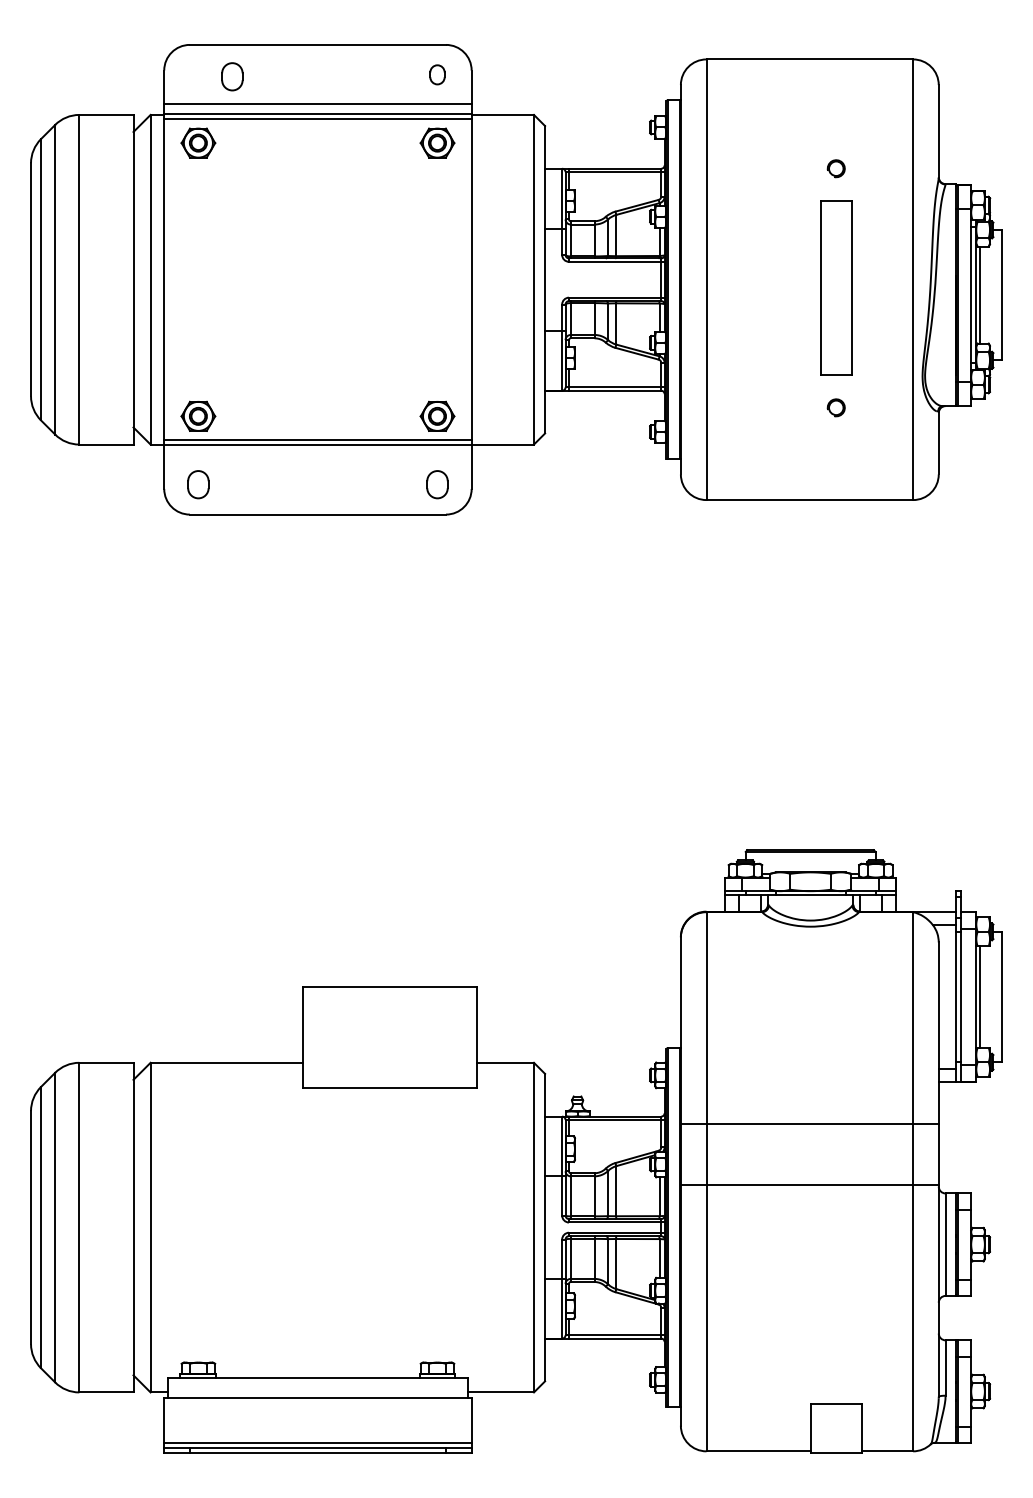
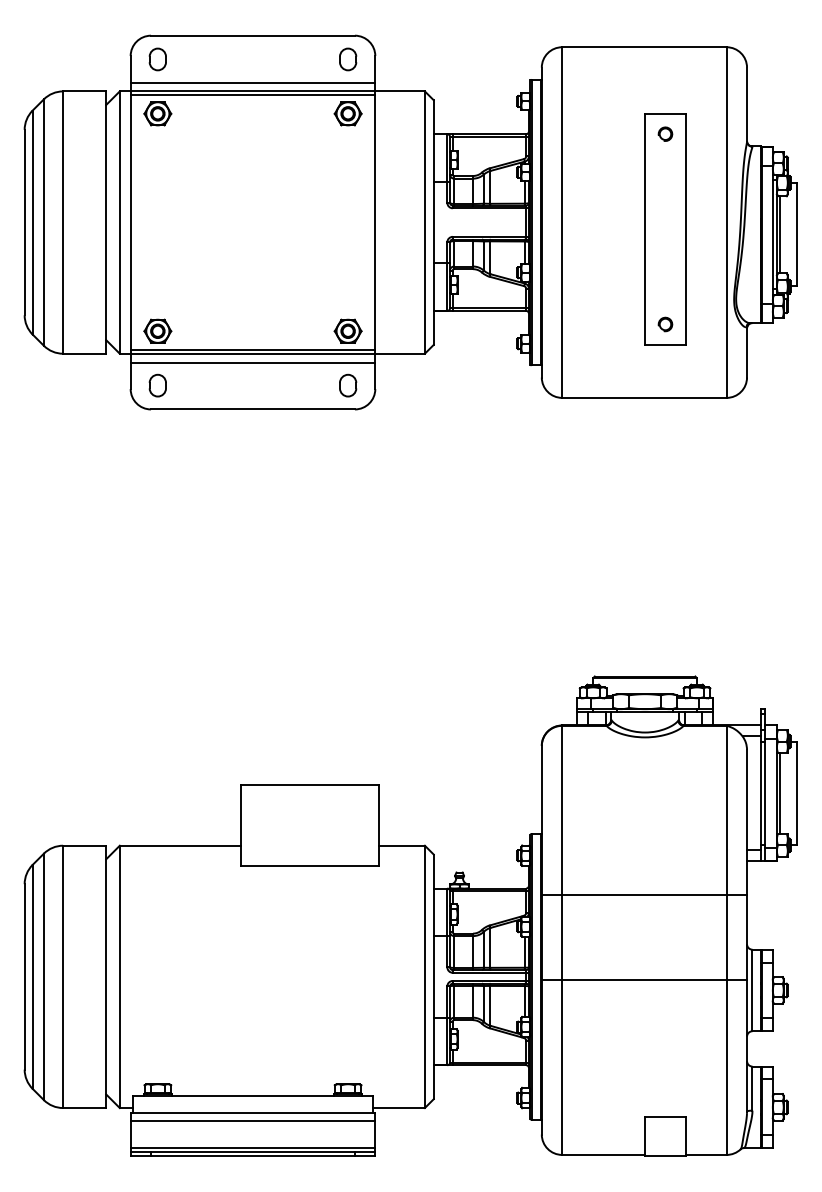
part: (437, 74) -> (348, 59), size x1.43
part: (232, 76) -> (157, 59), moved
part: (836, 287) -> (665, 228), size x1.67
line: (317, 455) -> (252, 362), added
line: (809, 1185) -> (644, 979), moved
line: (317, 1408) -> (252, 1120), added

